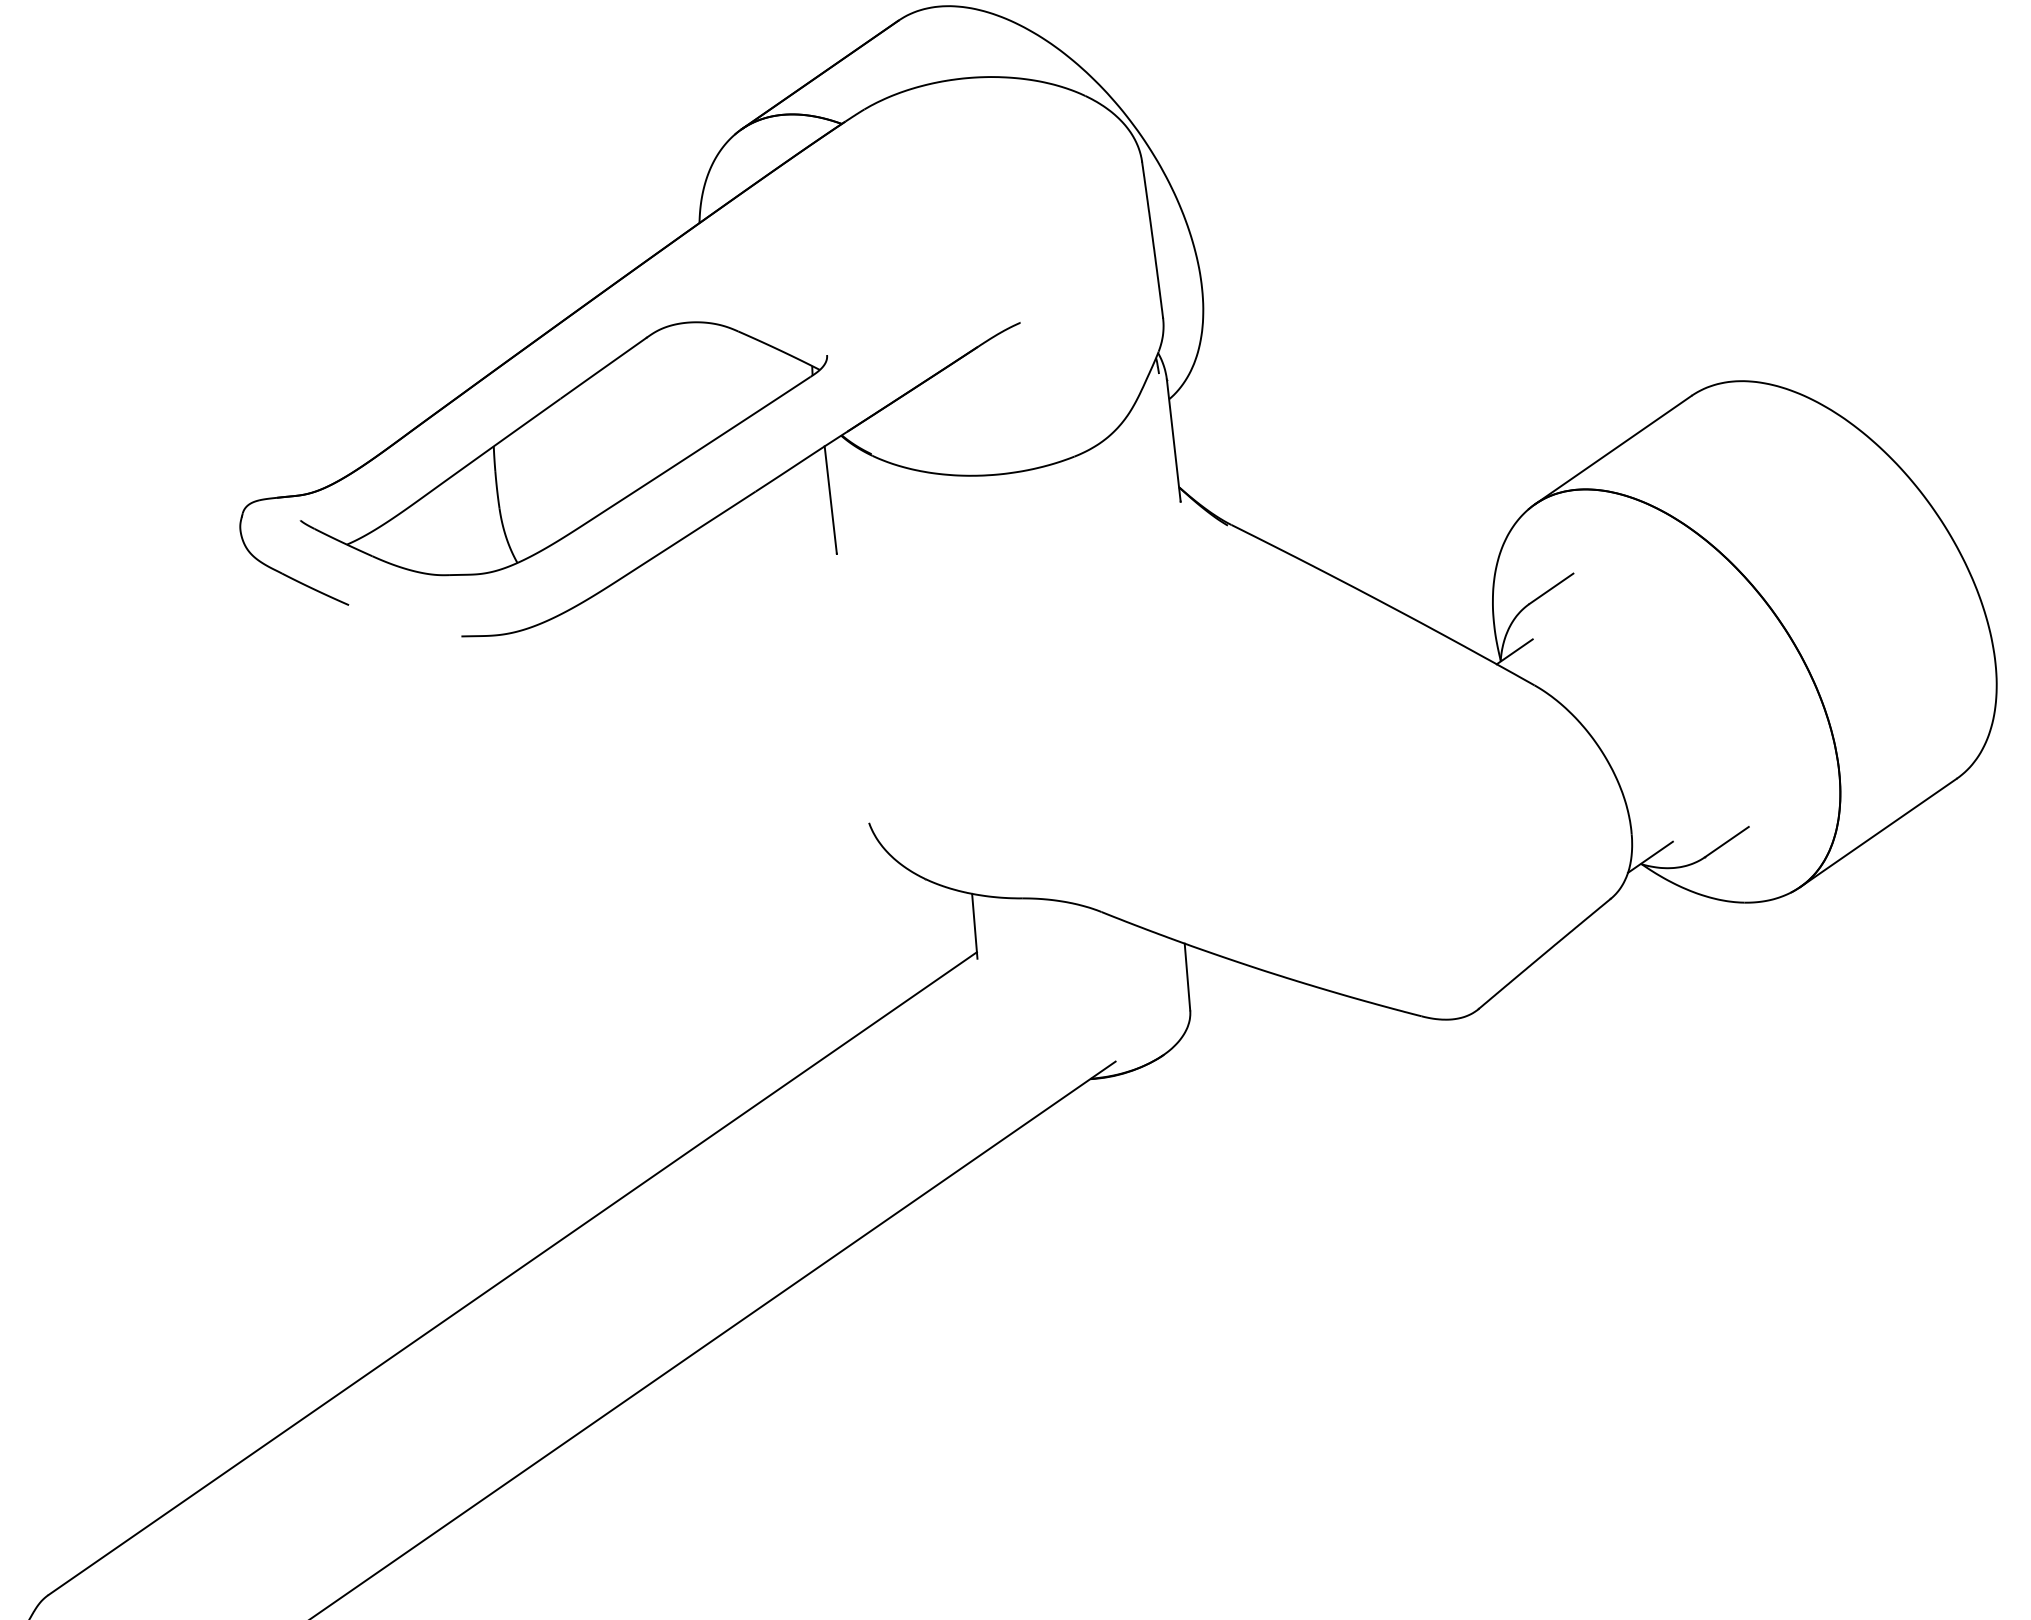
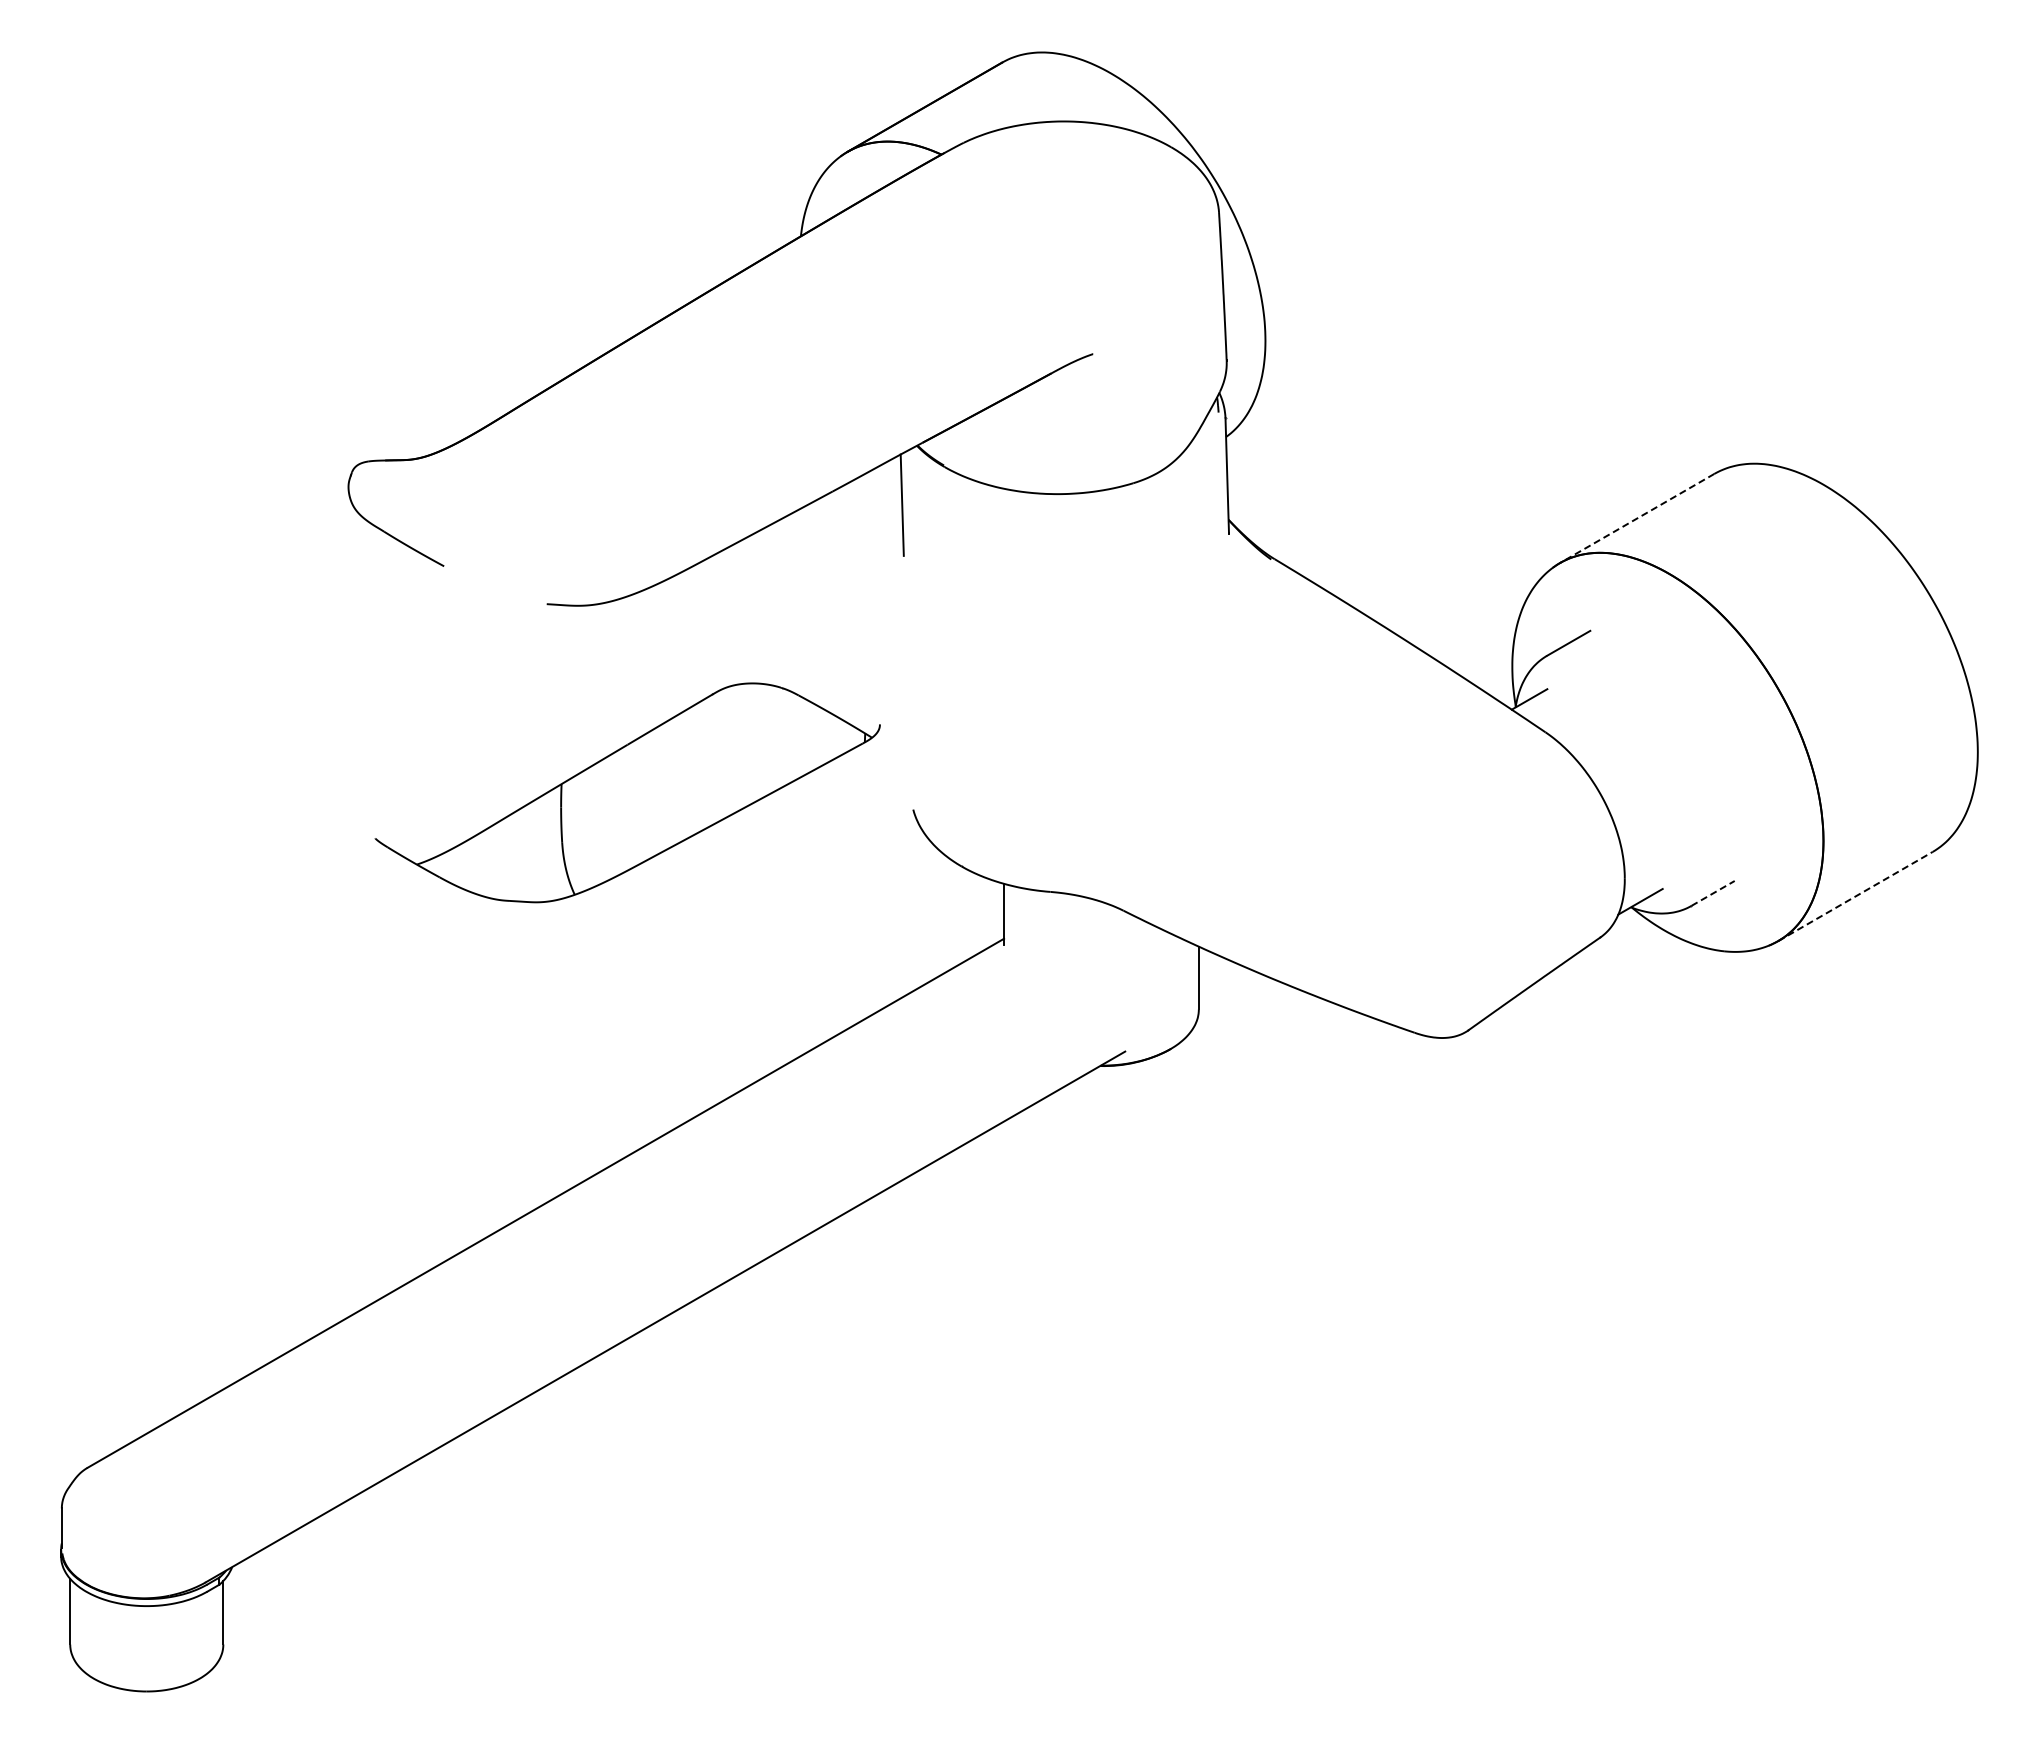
part: (564, 449) -> (627, 792), moved
line: (1612, 450) -> (1636, 518), solid -> dashed
line: (1878, 832) -> (1855, 896), solid -> dashed
line: (1727, 842) -> (1713, 893), solid -> dashed

